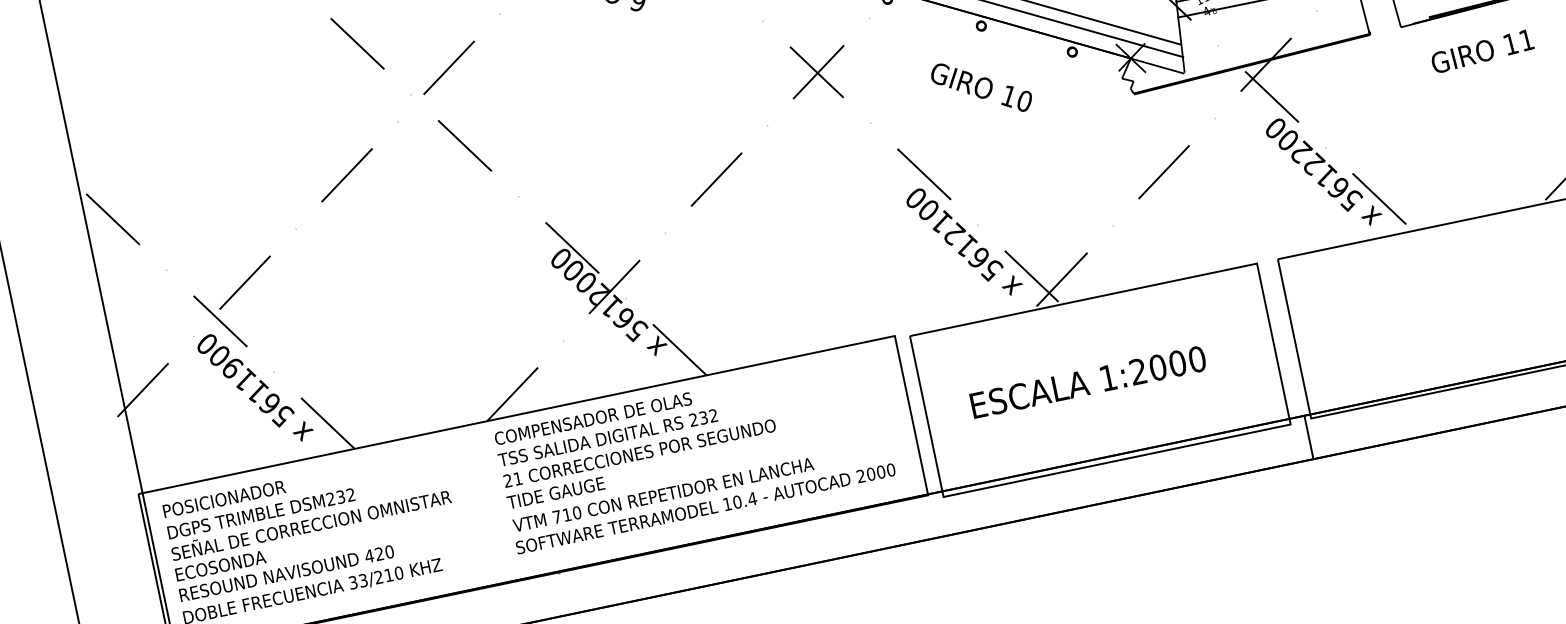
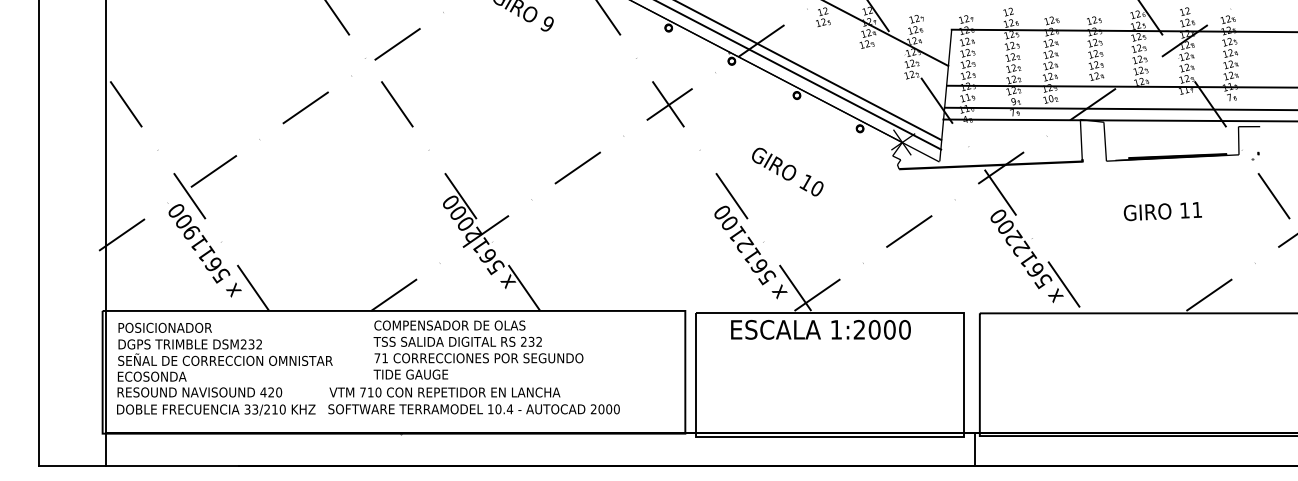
text: (1481, 51) -> (1162, 211), moved
text: (981, 87) -> (787, 171), moved
text: (1087, 381) -> (820, 329), moved
text: (508, 481) -> (377, 358), 21 -> 71
text: (702, 497) -> (473, 400), moved

